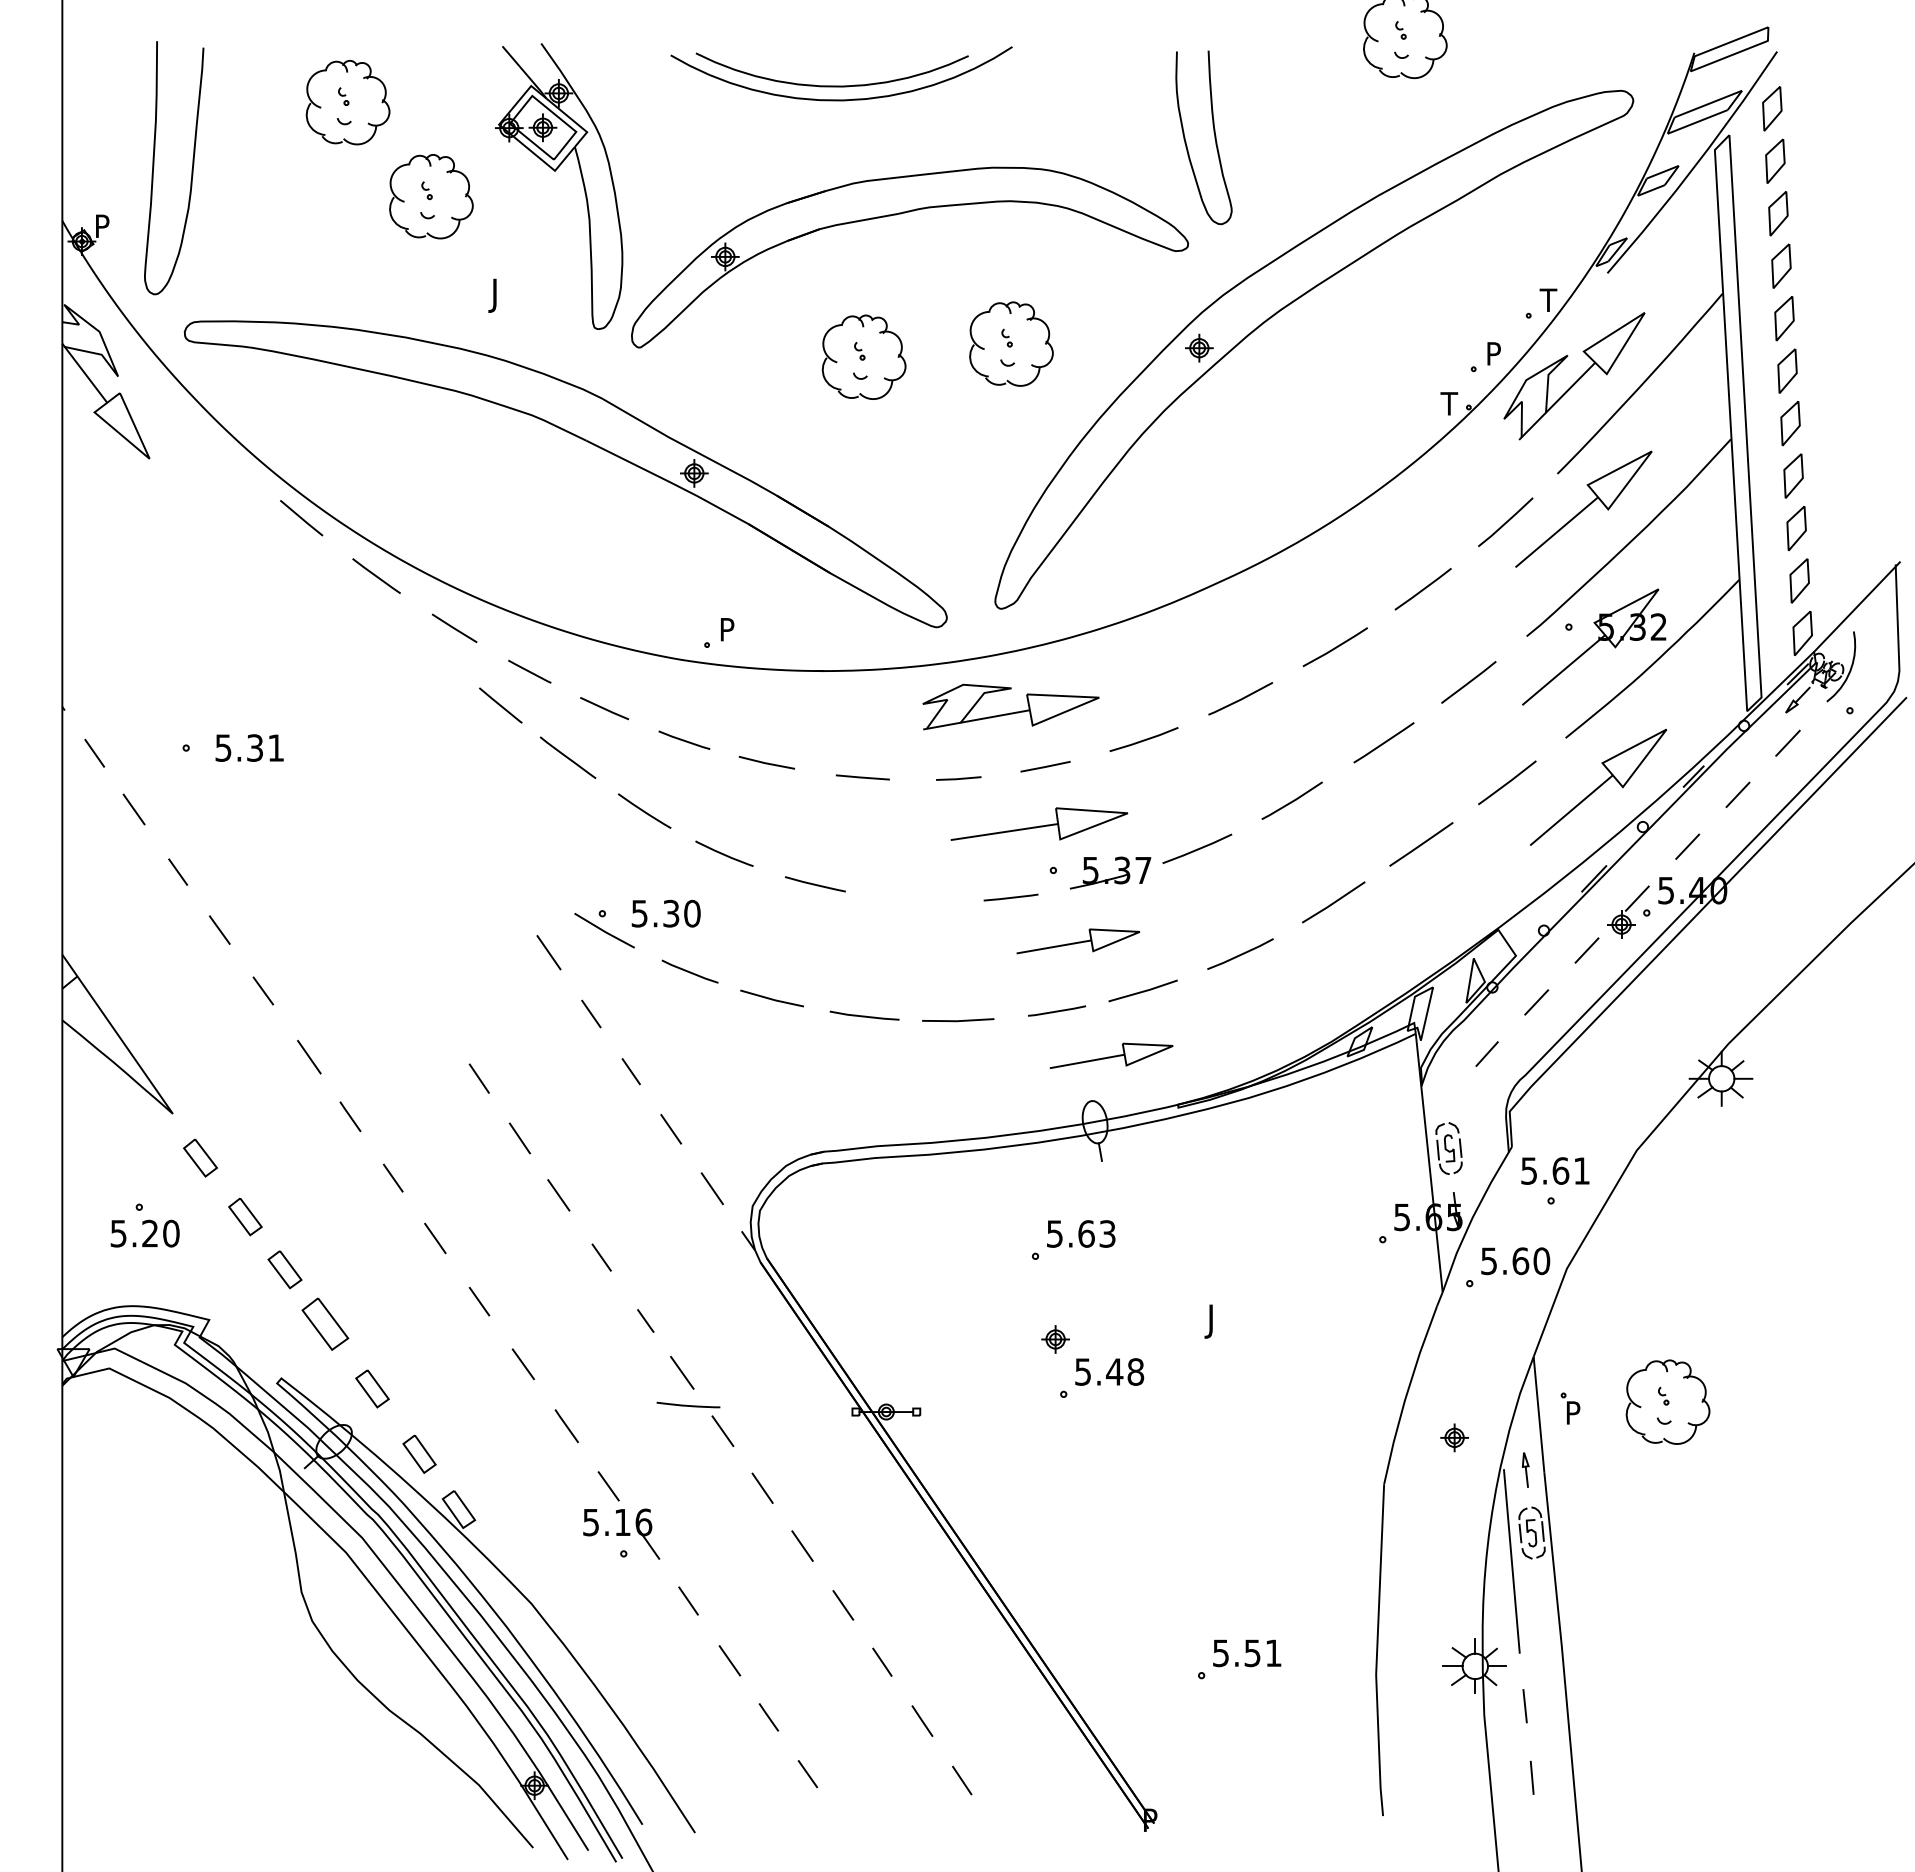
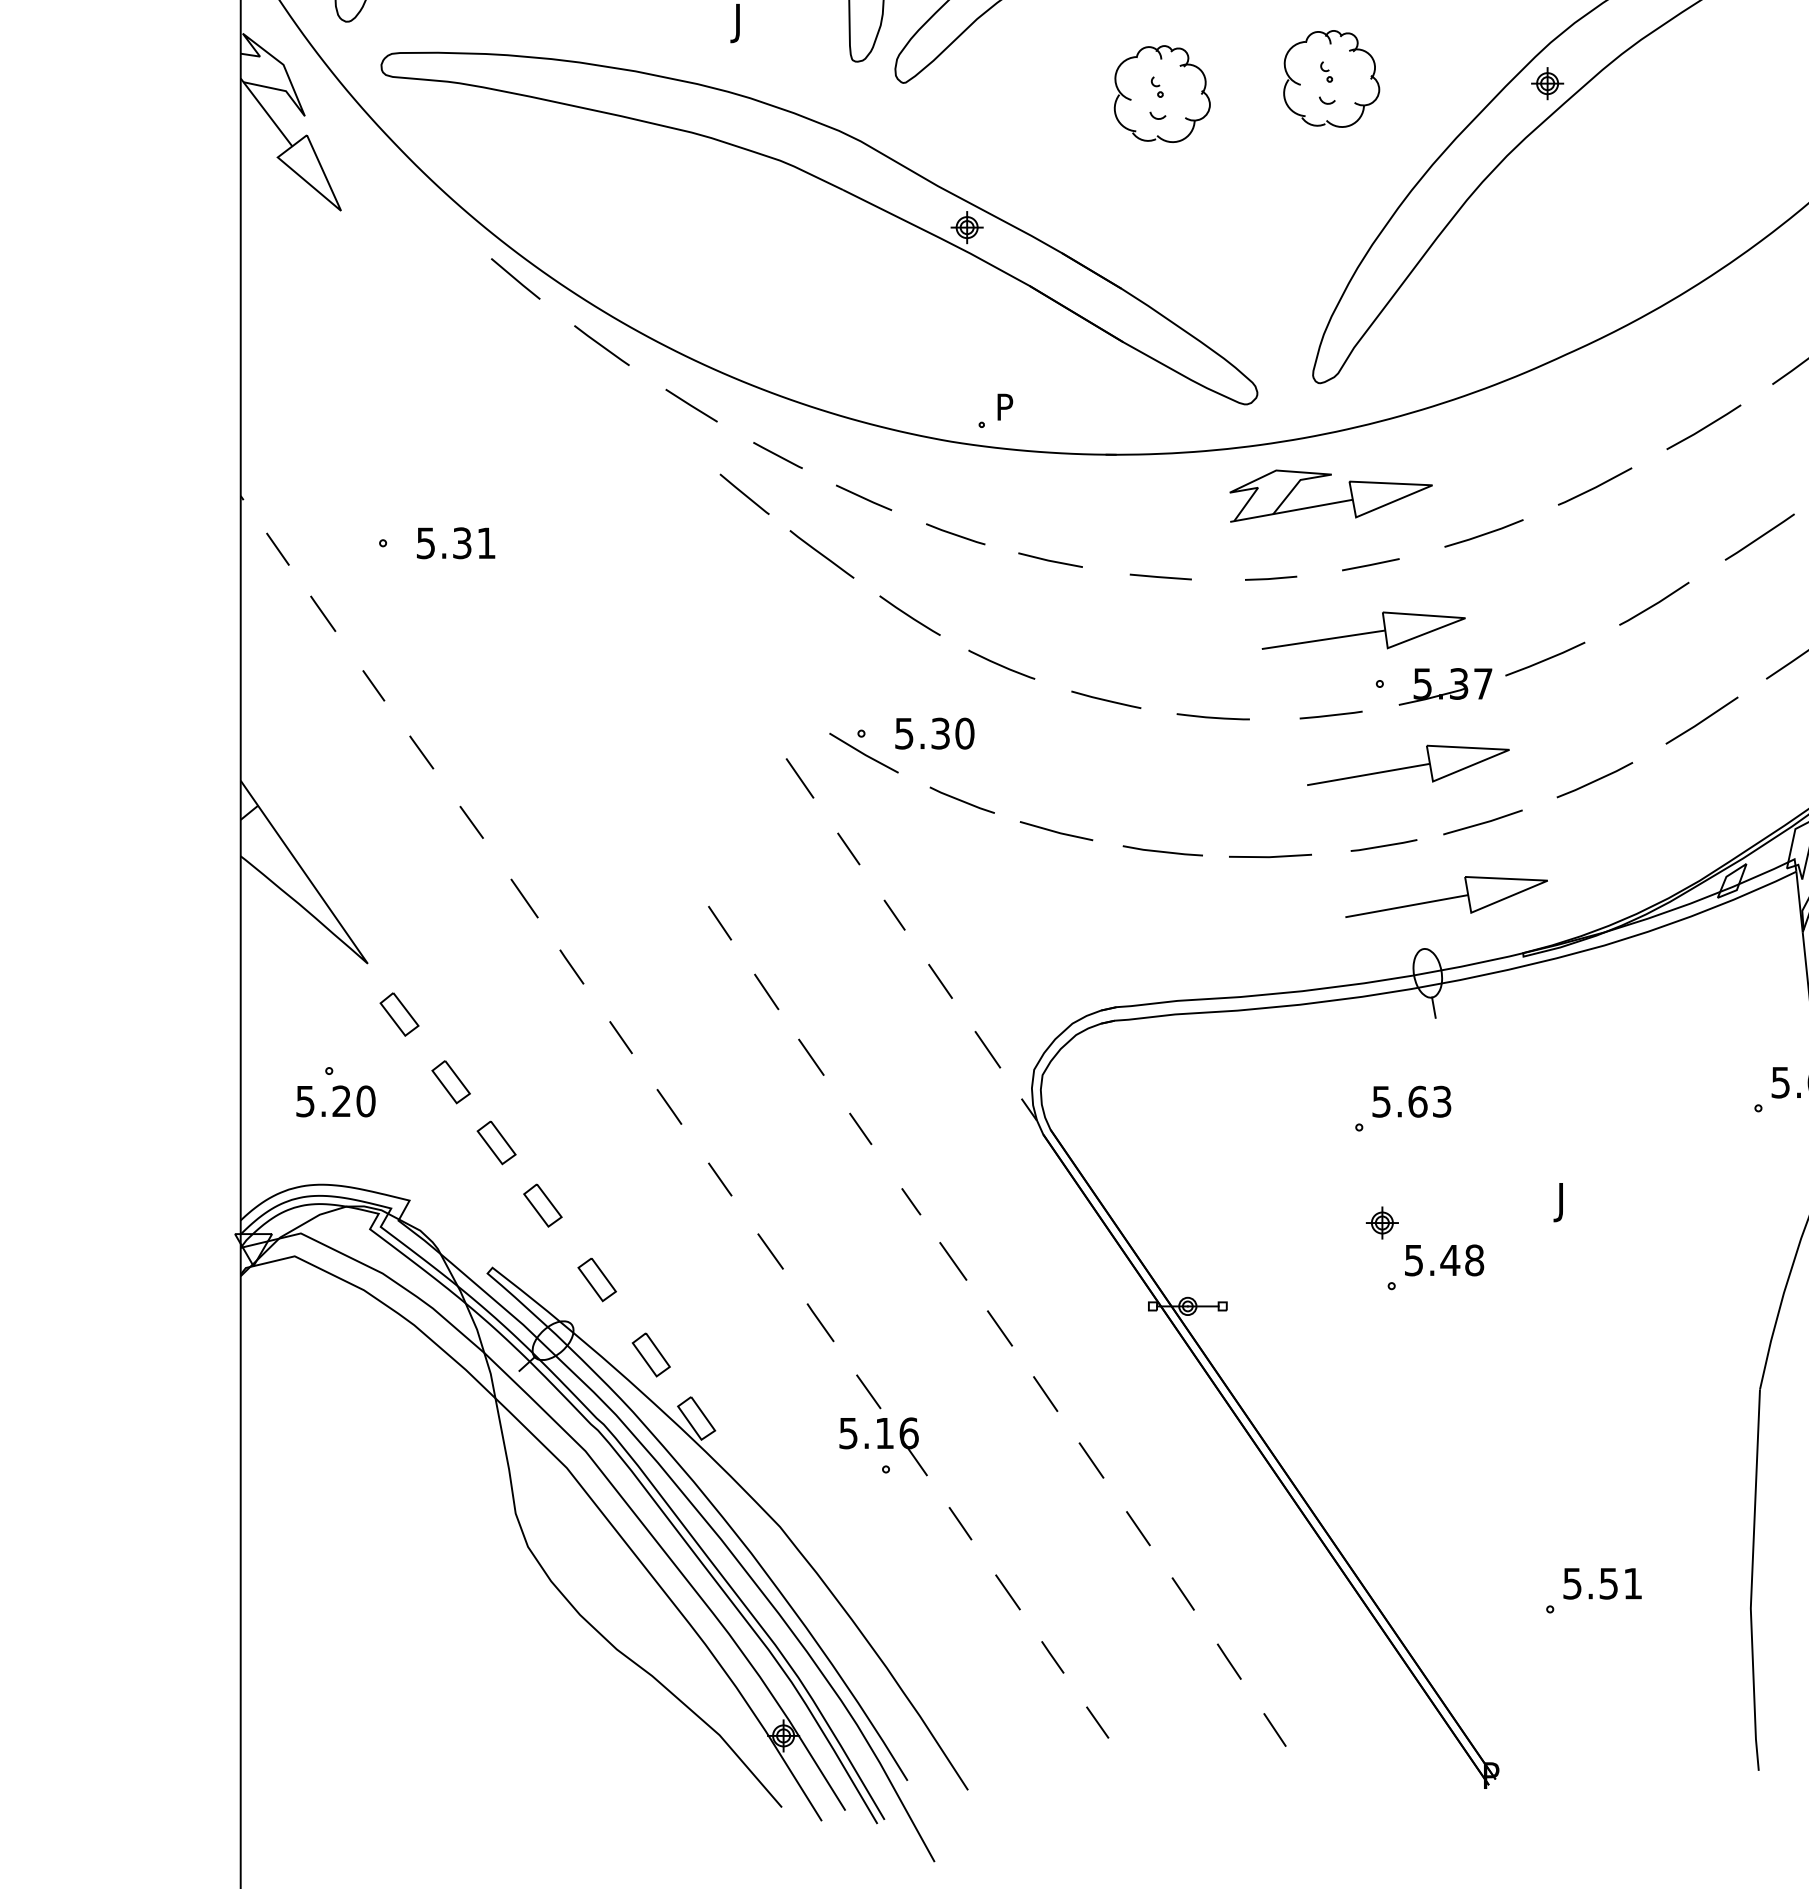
part: (1078, 941) -> (1408, 765), size x1.43
part: (1111, 1055) -> (1446, 896), size x1.43
part: (324, 1324) -> (542, 1205), size x0.71
line: (688, 1405) -> (1213, 717), moved

